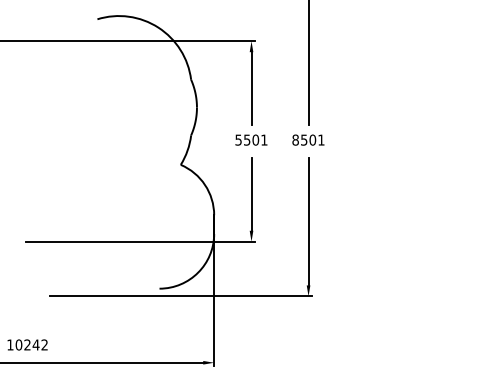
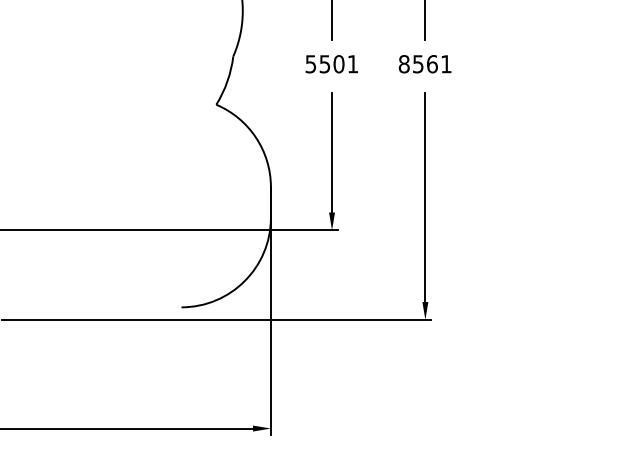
text: (312, 139) -> (431, 63), 8501 -> 8561

